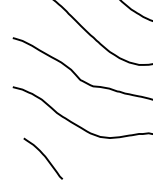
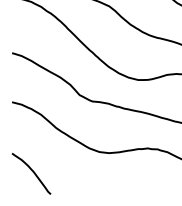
curve: (44, 157) -> (32, 172), moved

